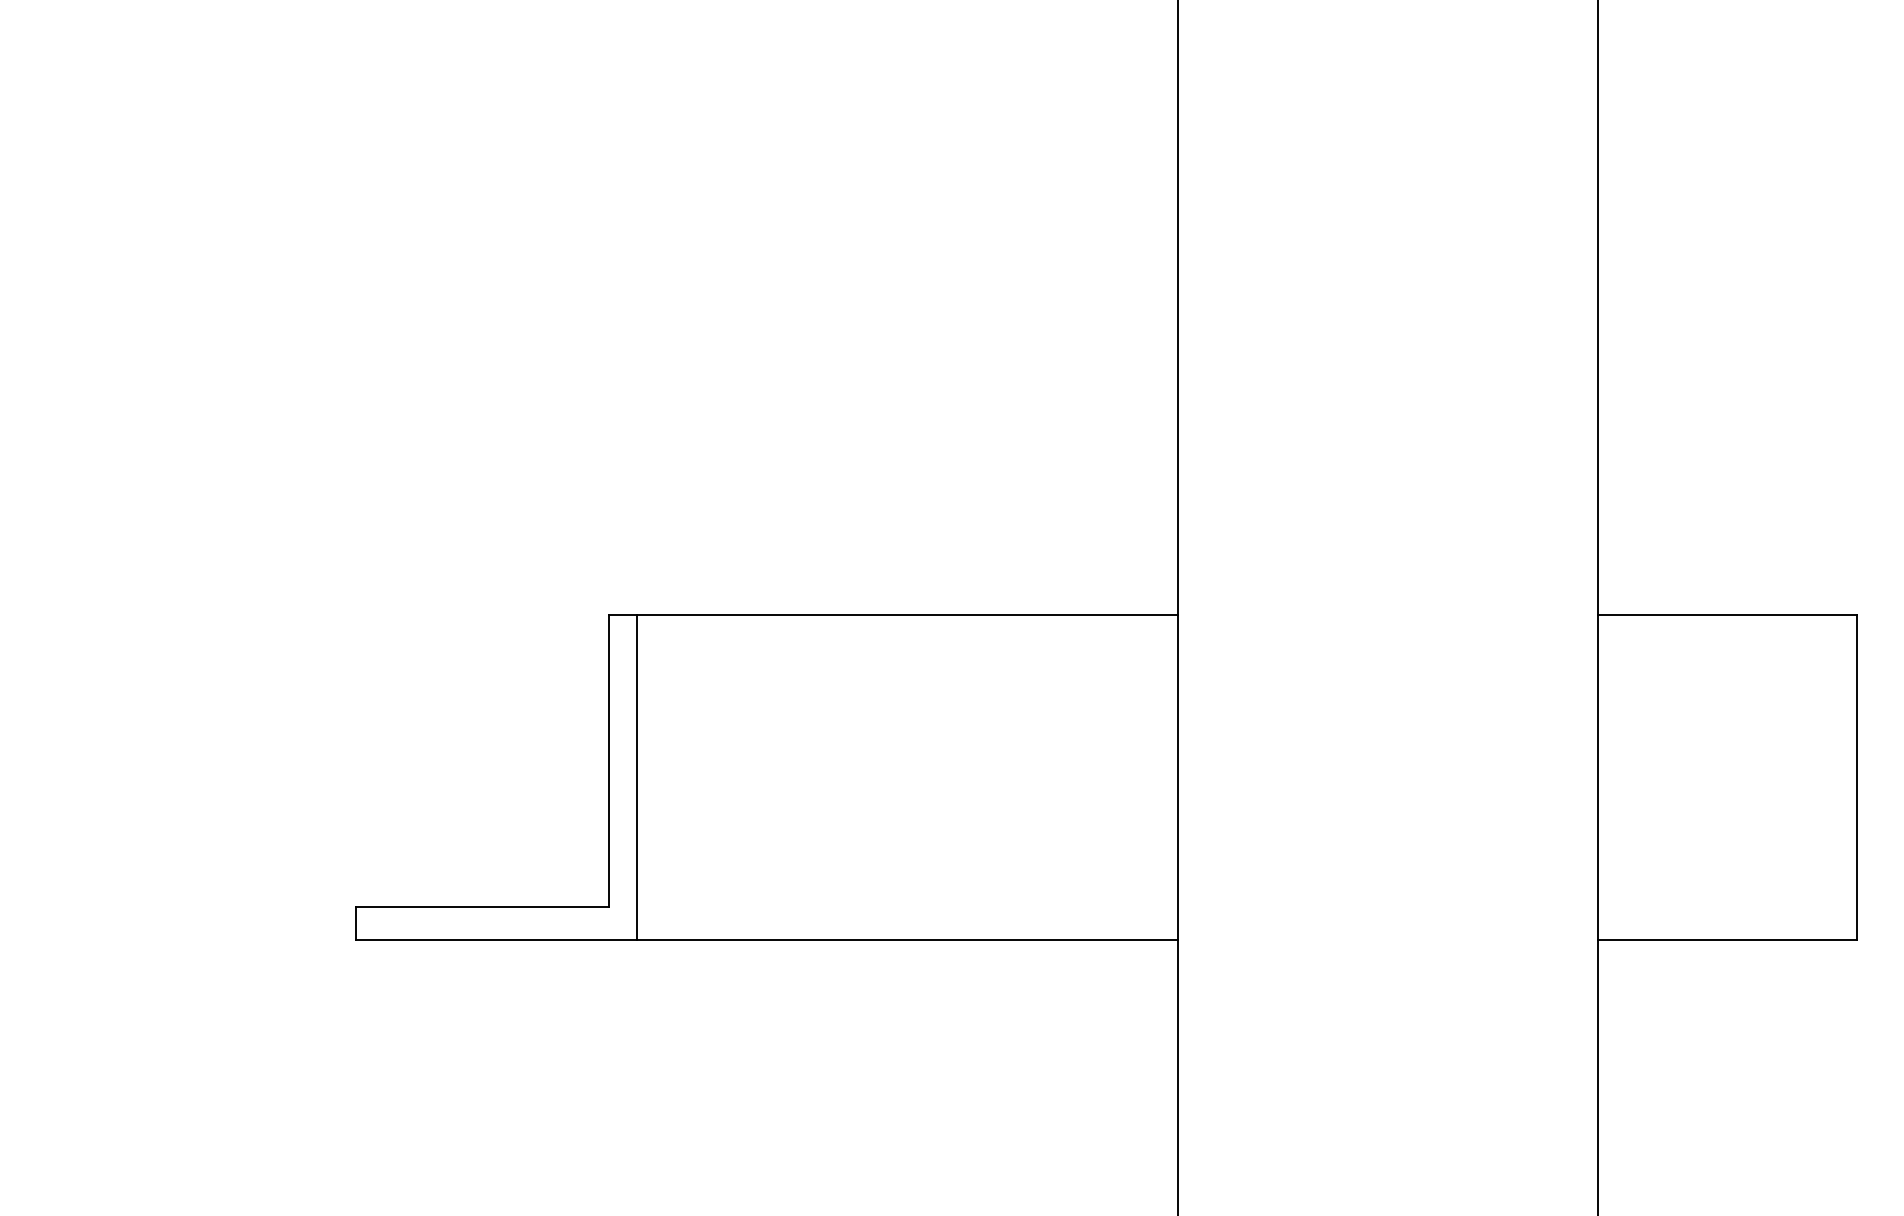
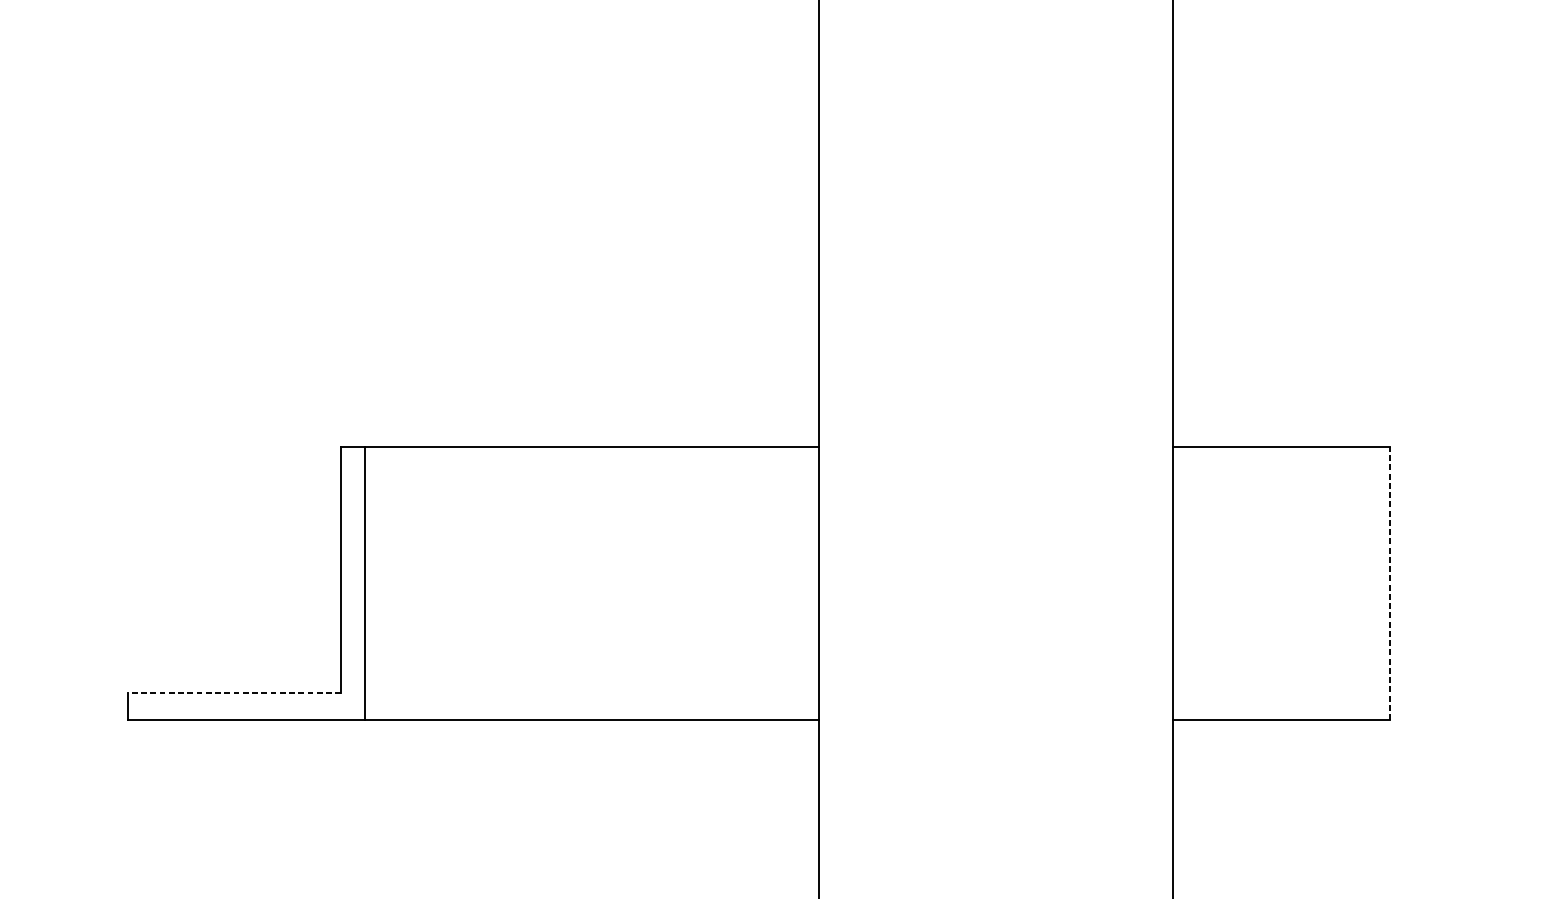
line: (1856, 777) -> (1390, 583), solid -> dashed
line: (482, 907) -> (234, 692), solid -> dashed

